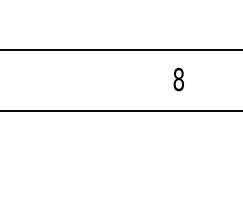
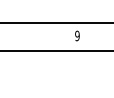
text: (178, 80) -> (77, 36), 8 -> 9

